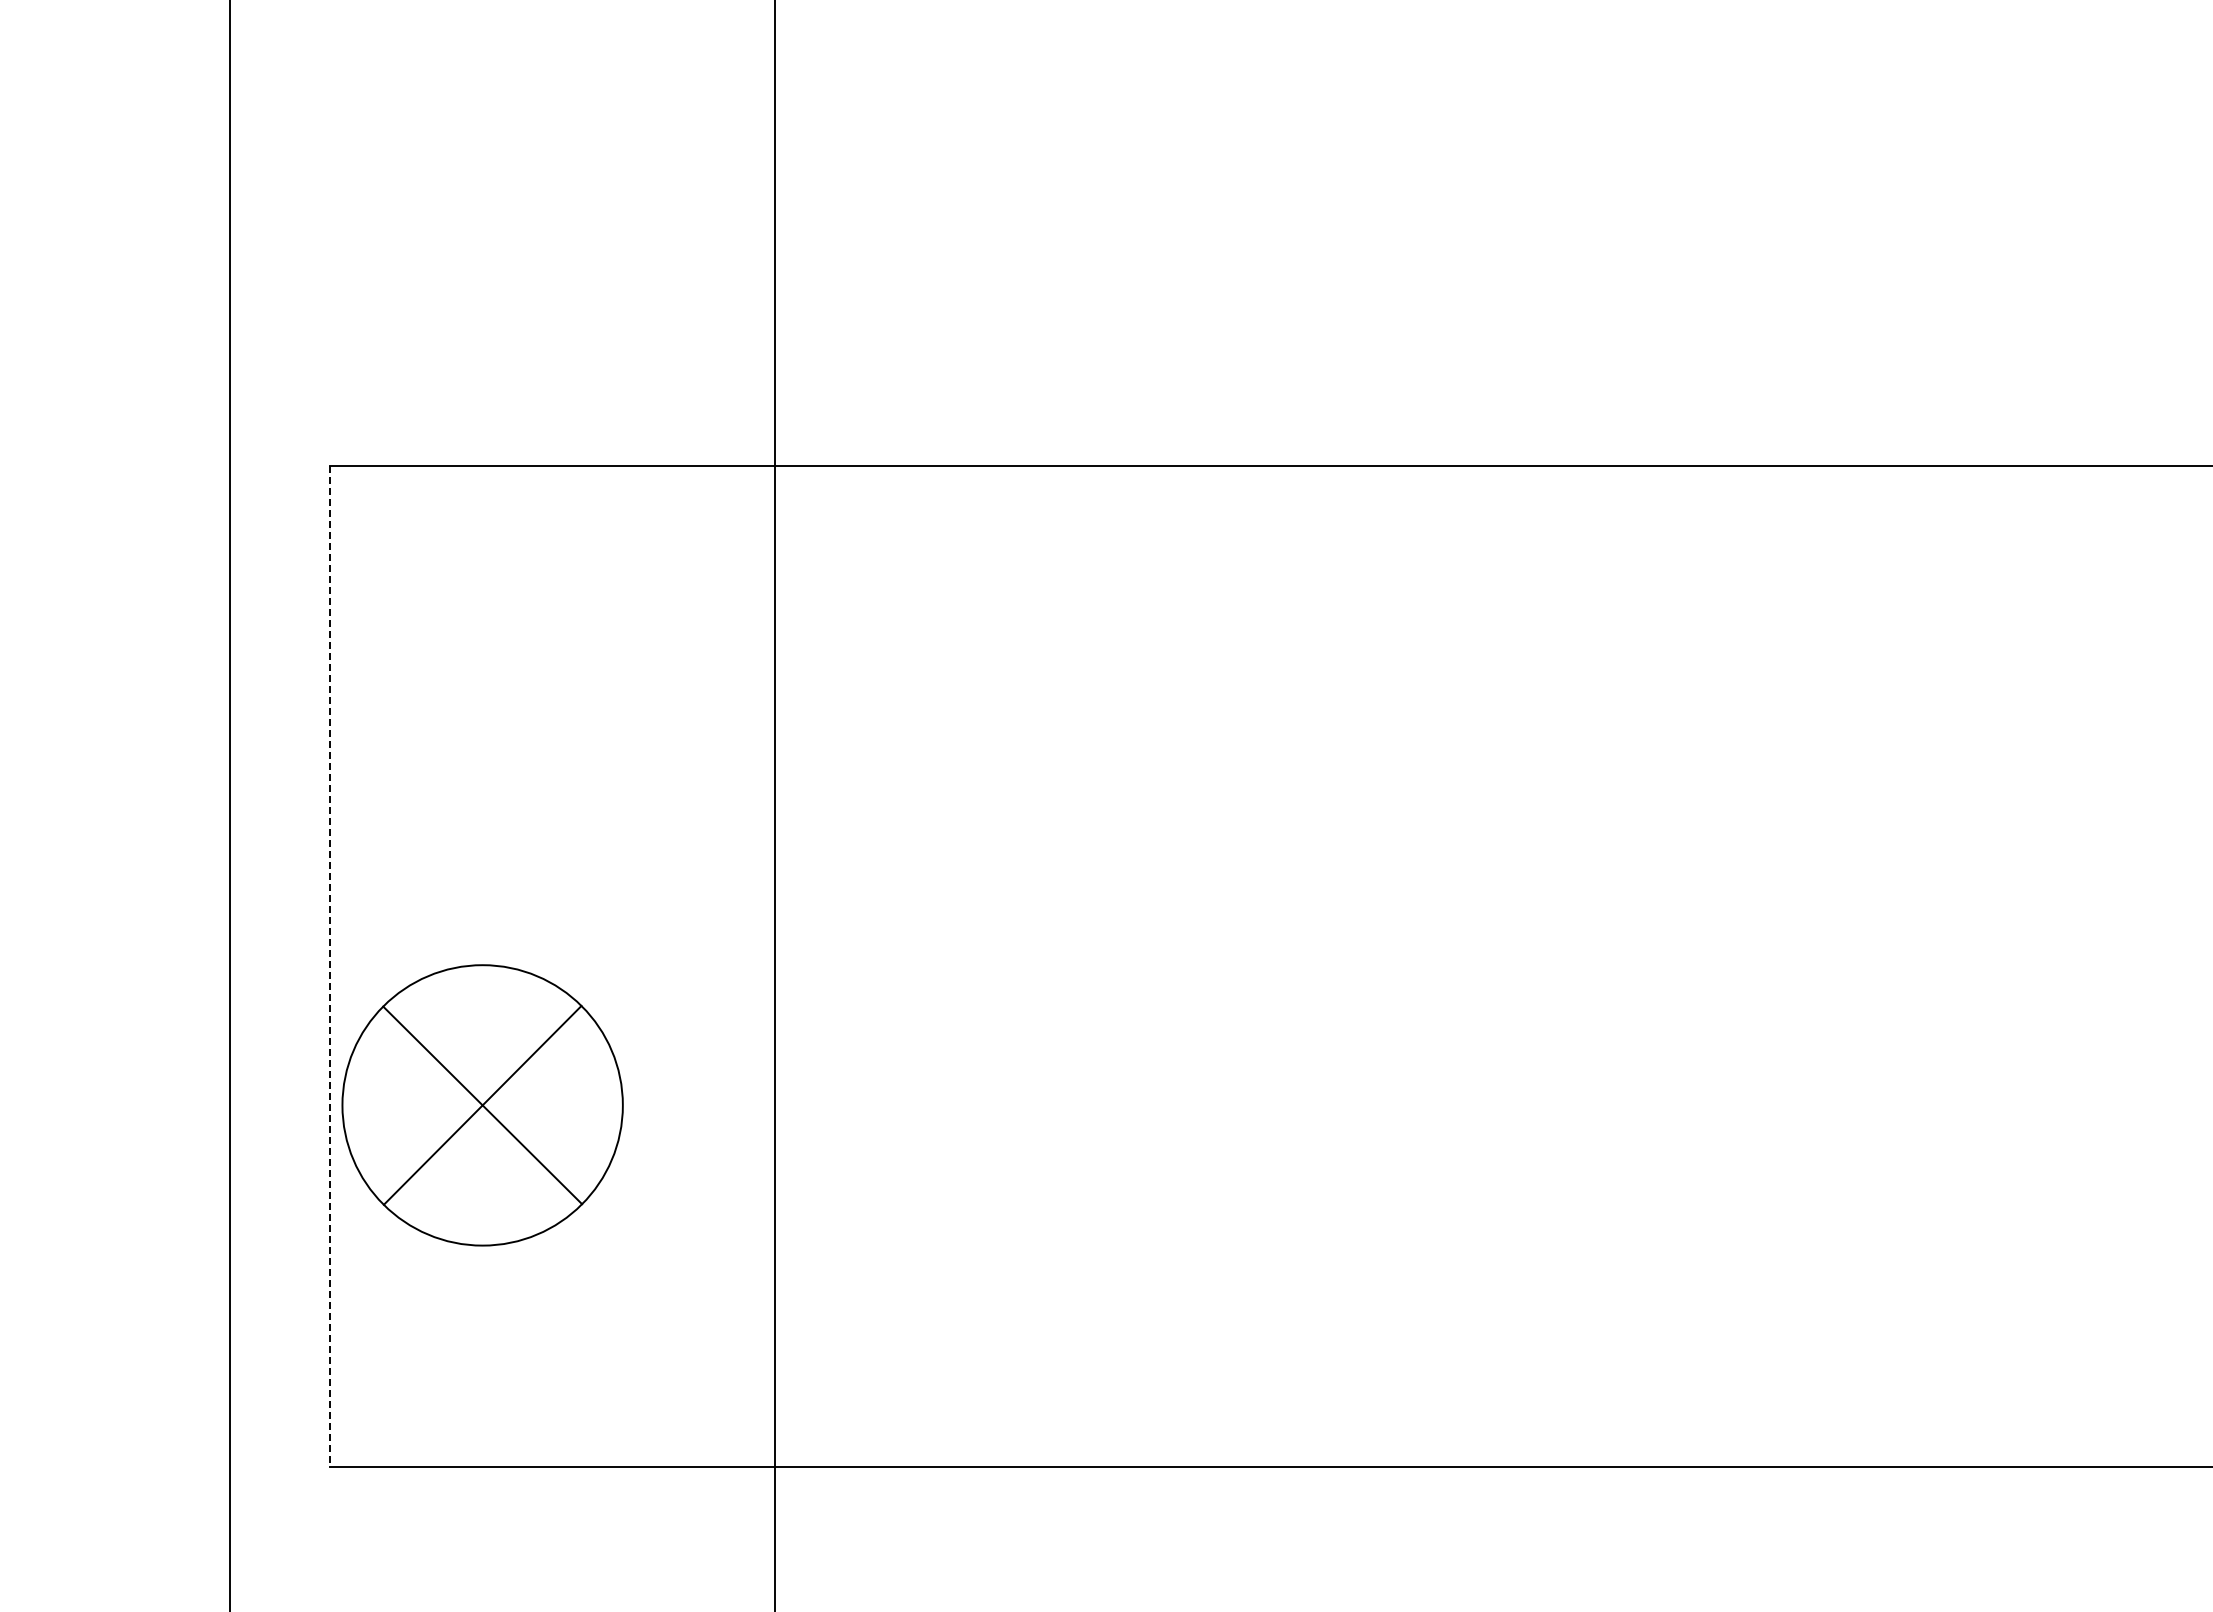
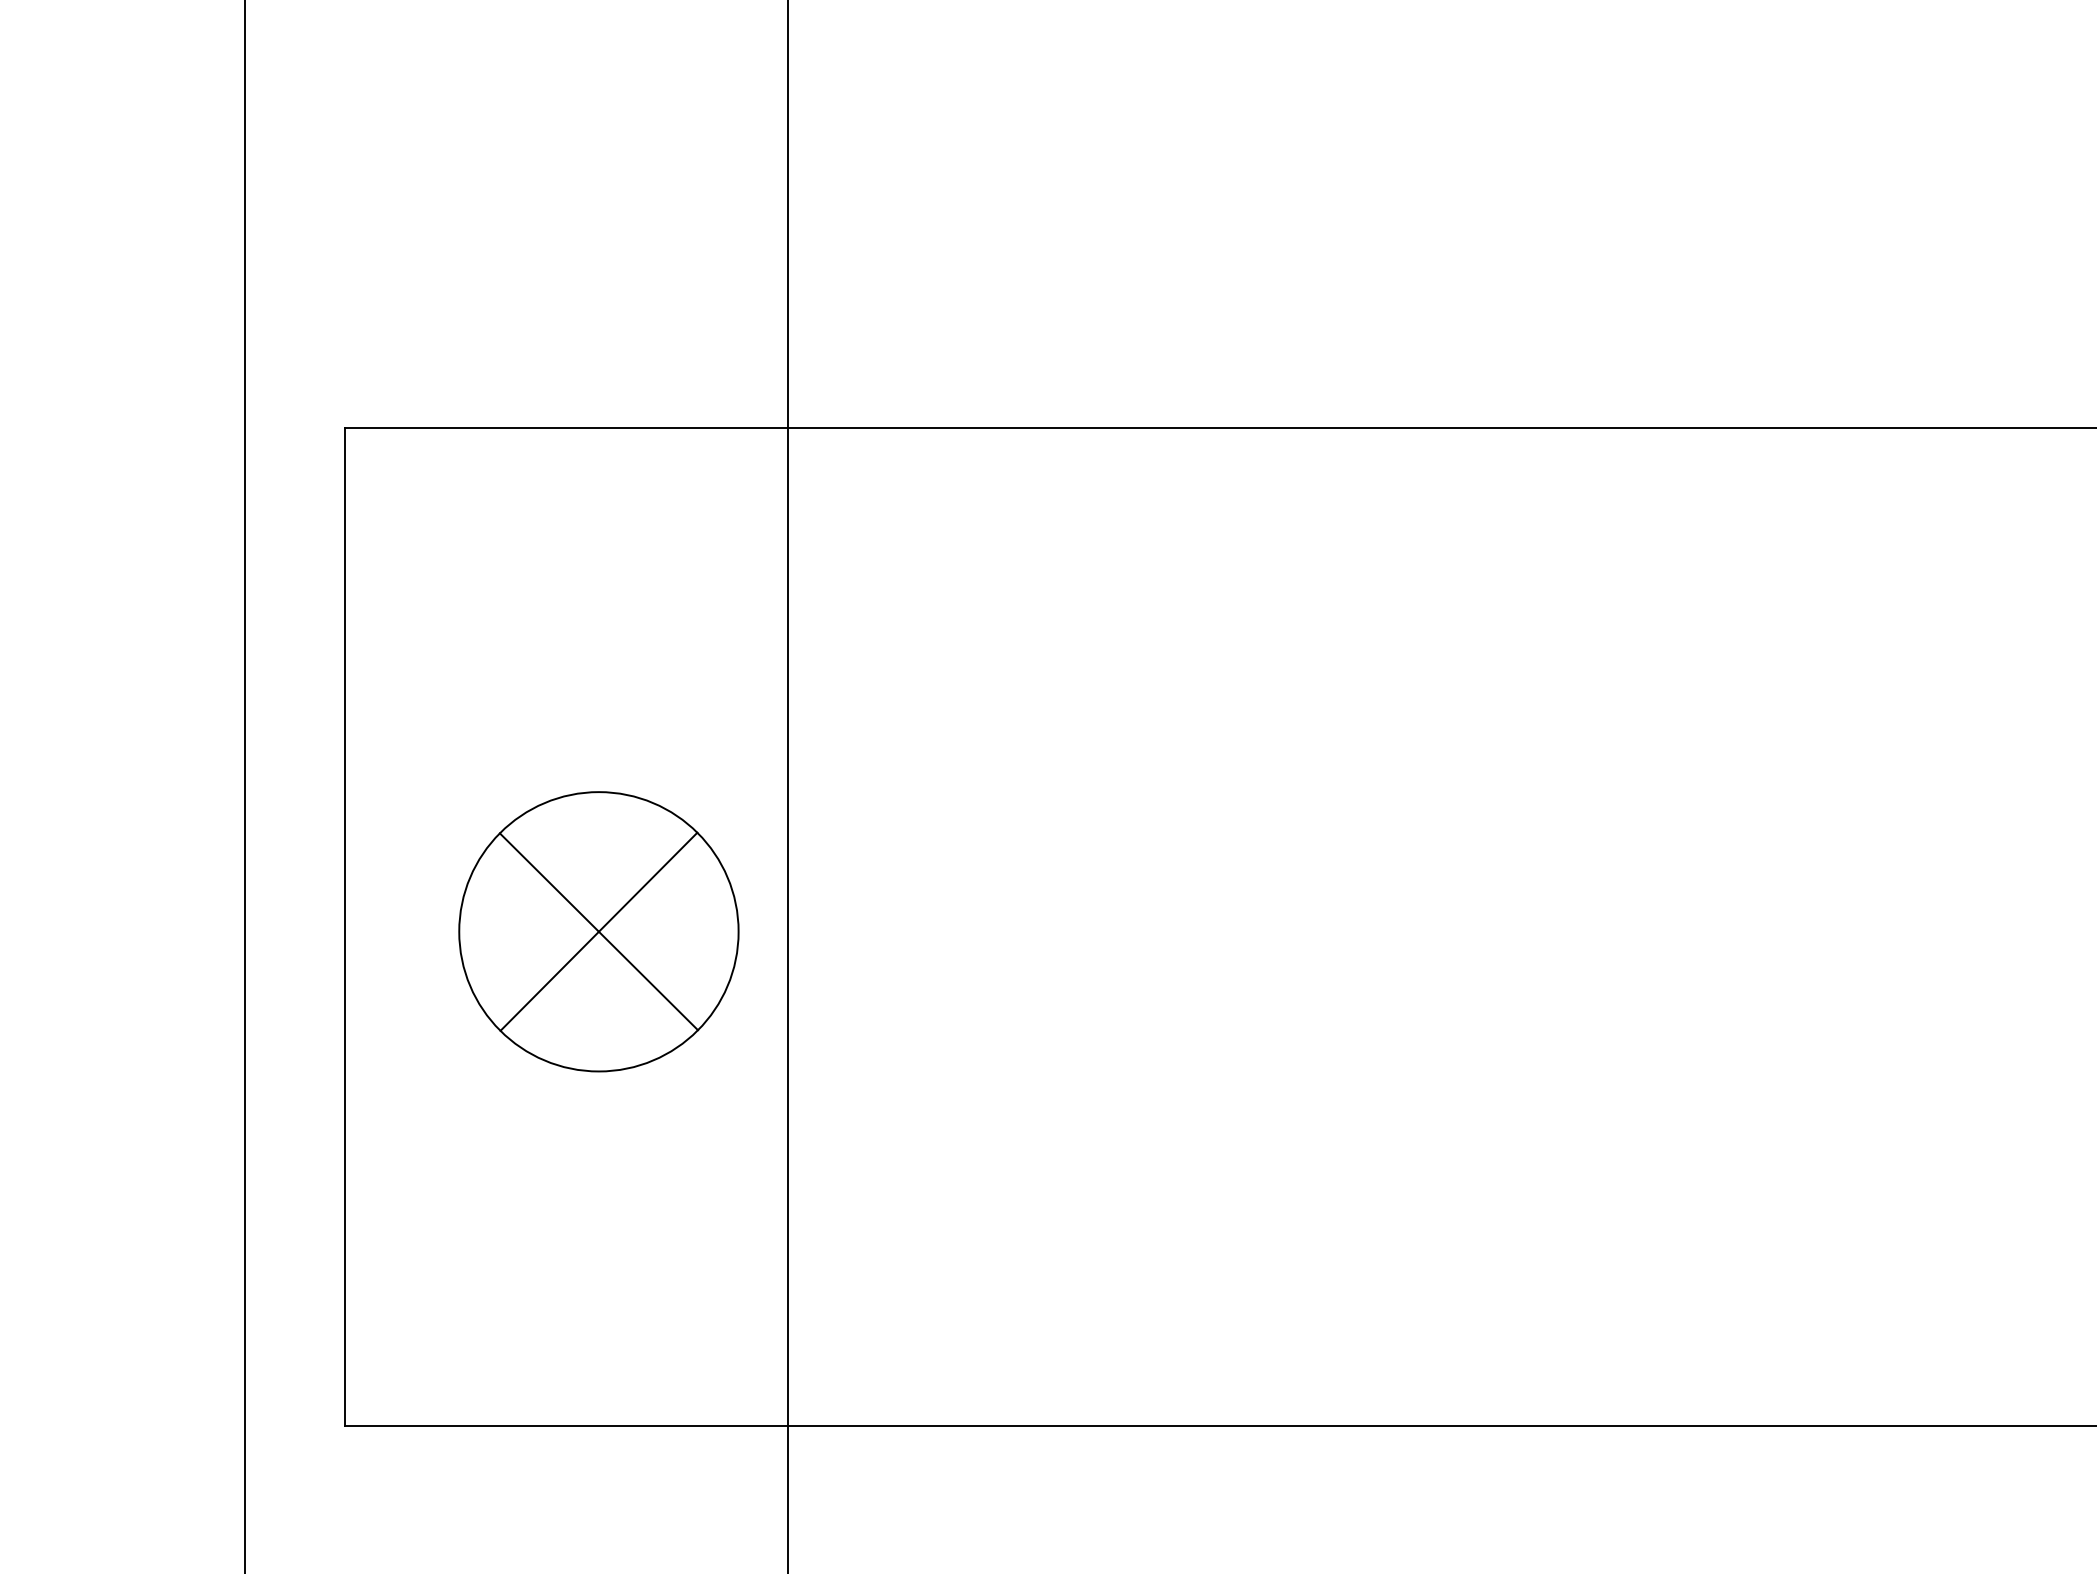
line: (329, 966) -> (344, 926), dashed -> solid
part: (482, 1105) -> (598, 931), moved

